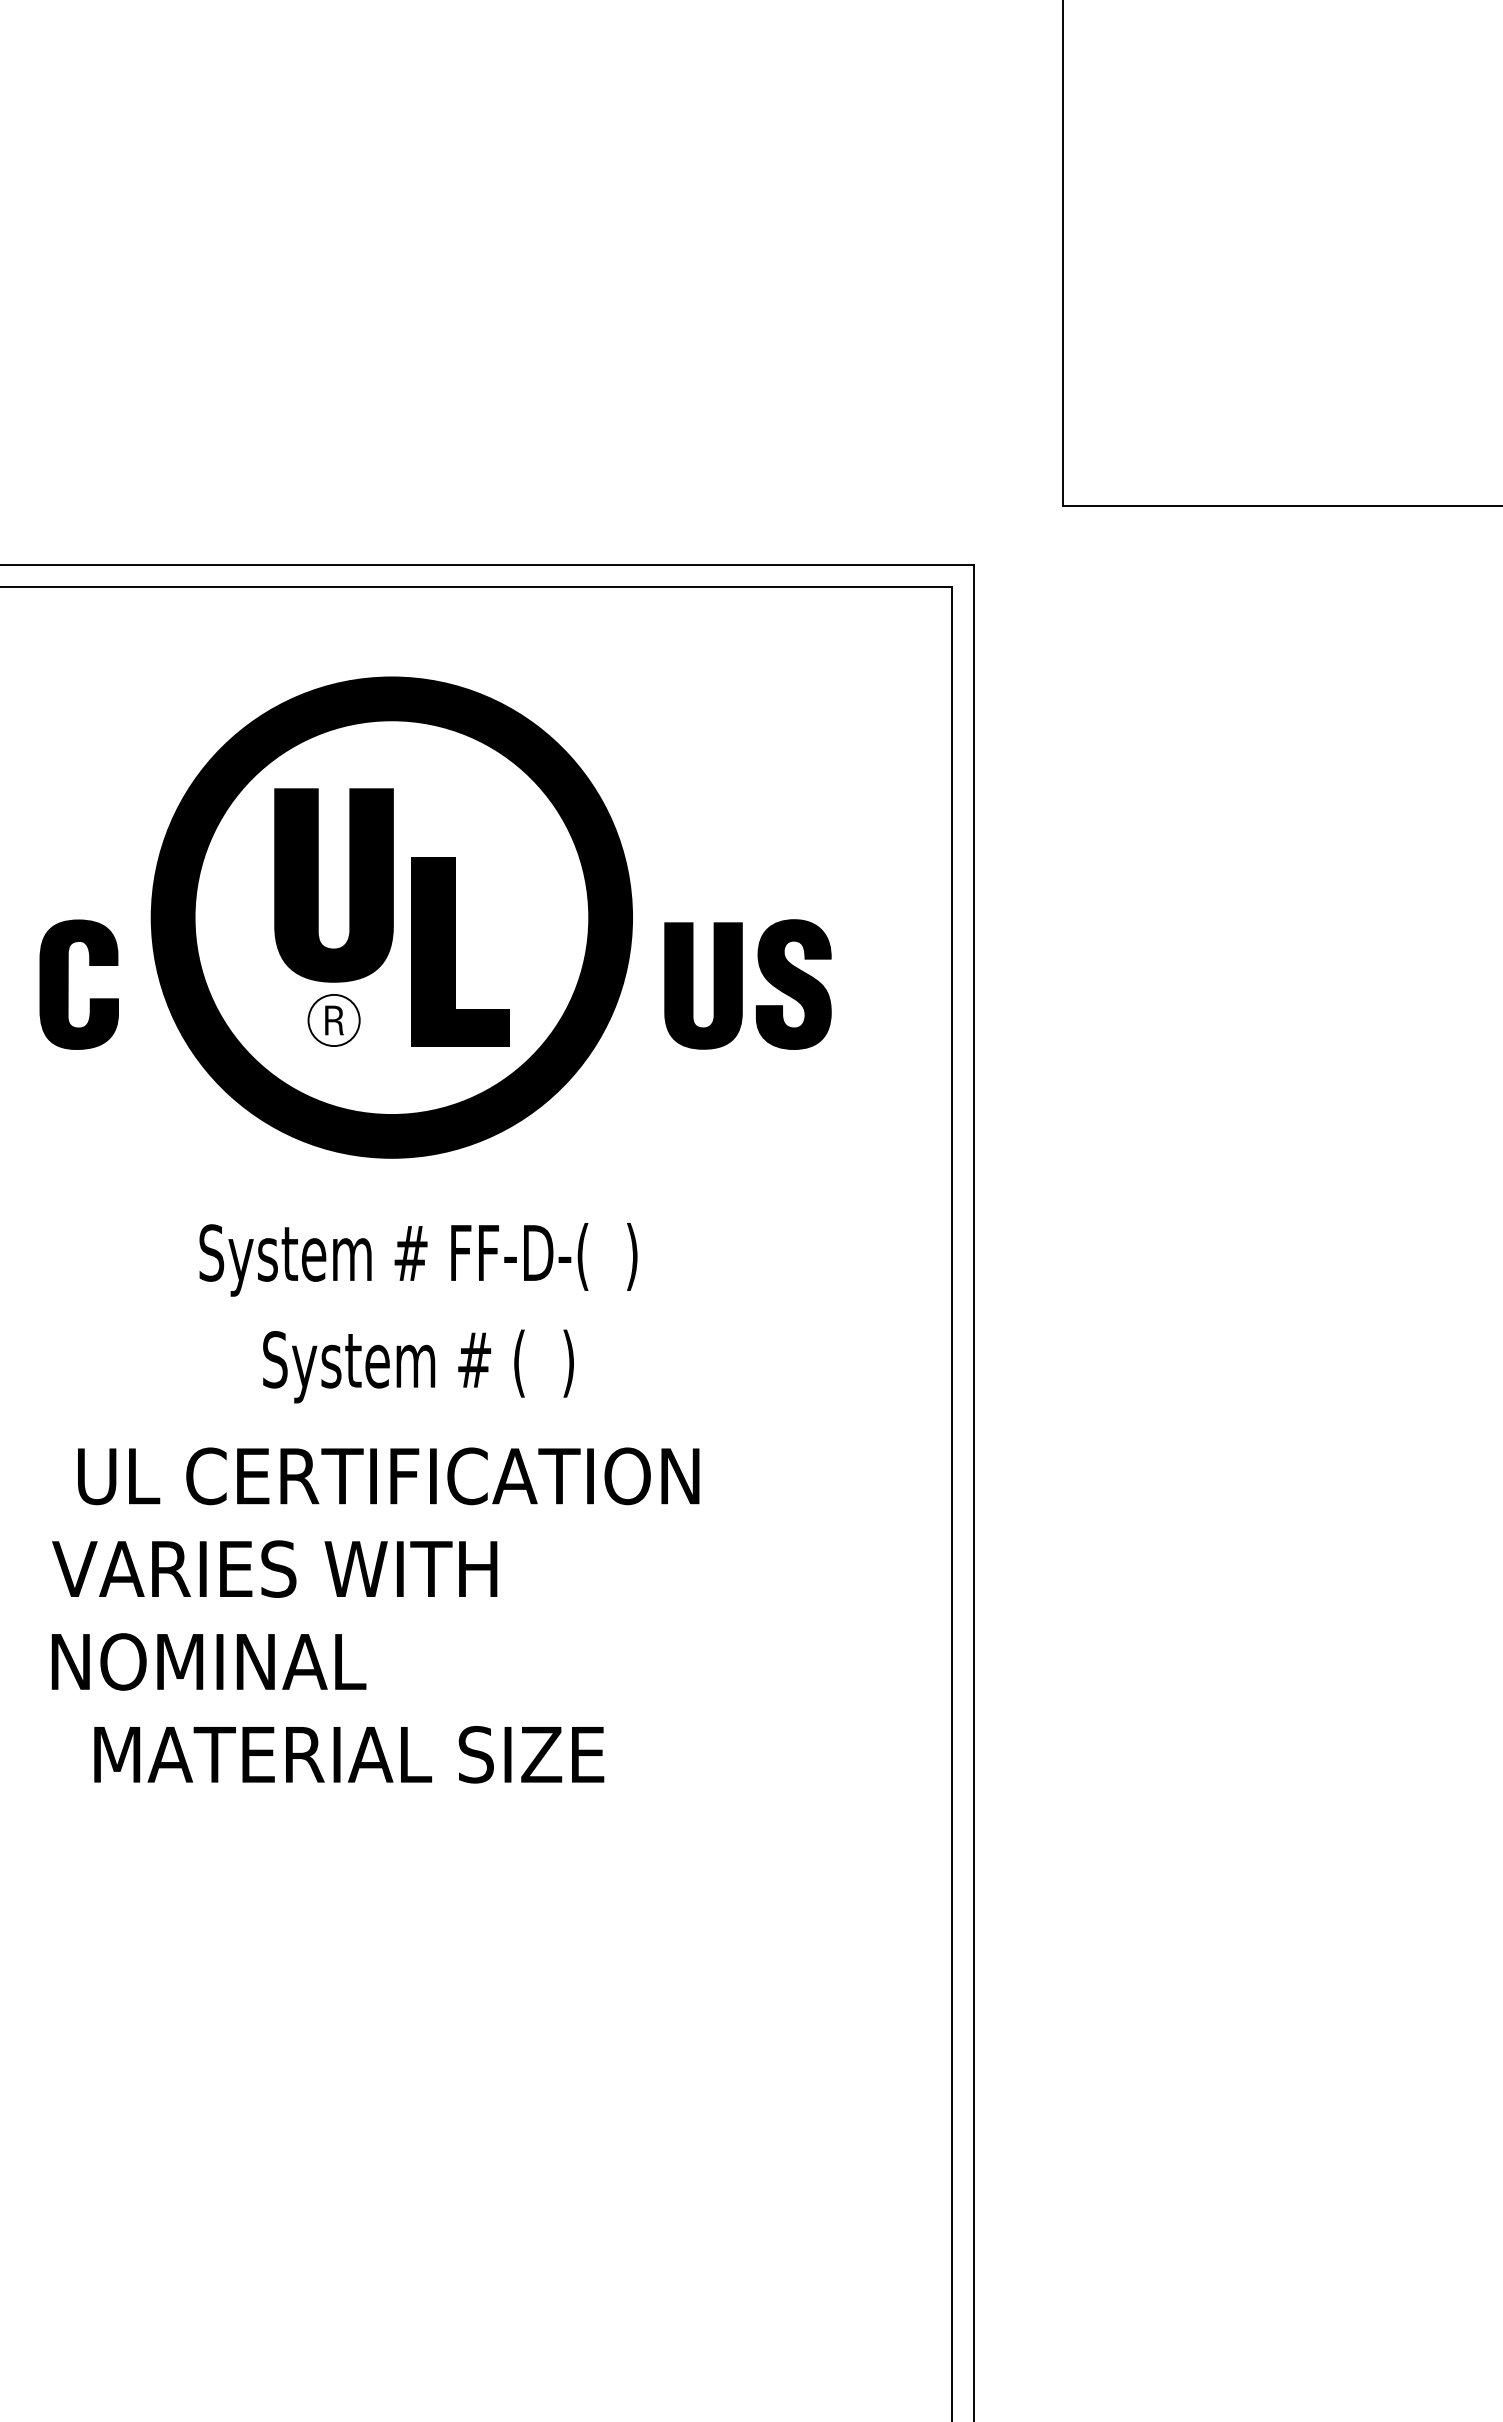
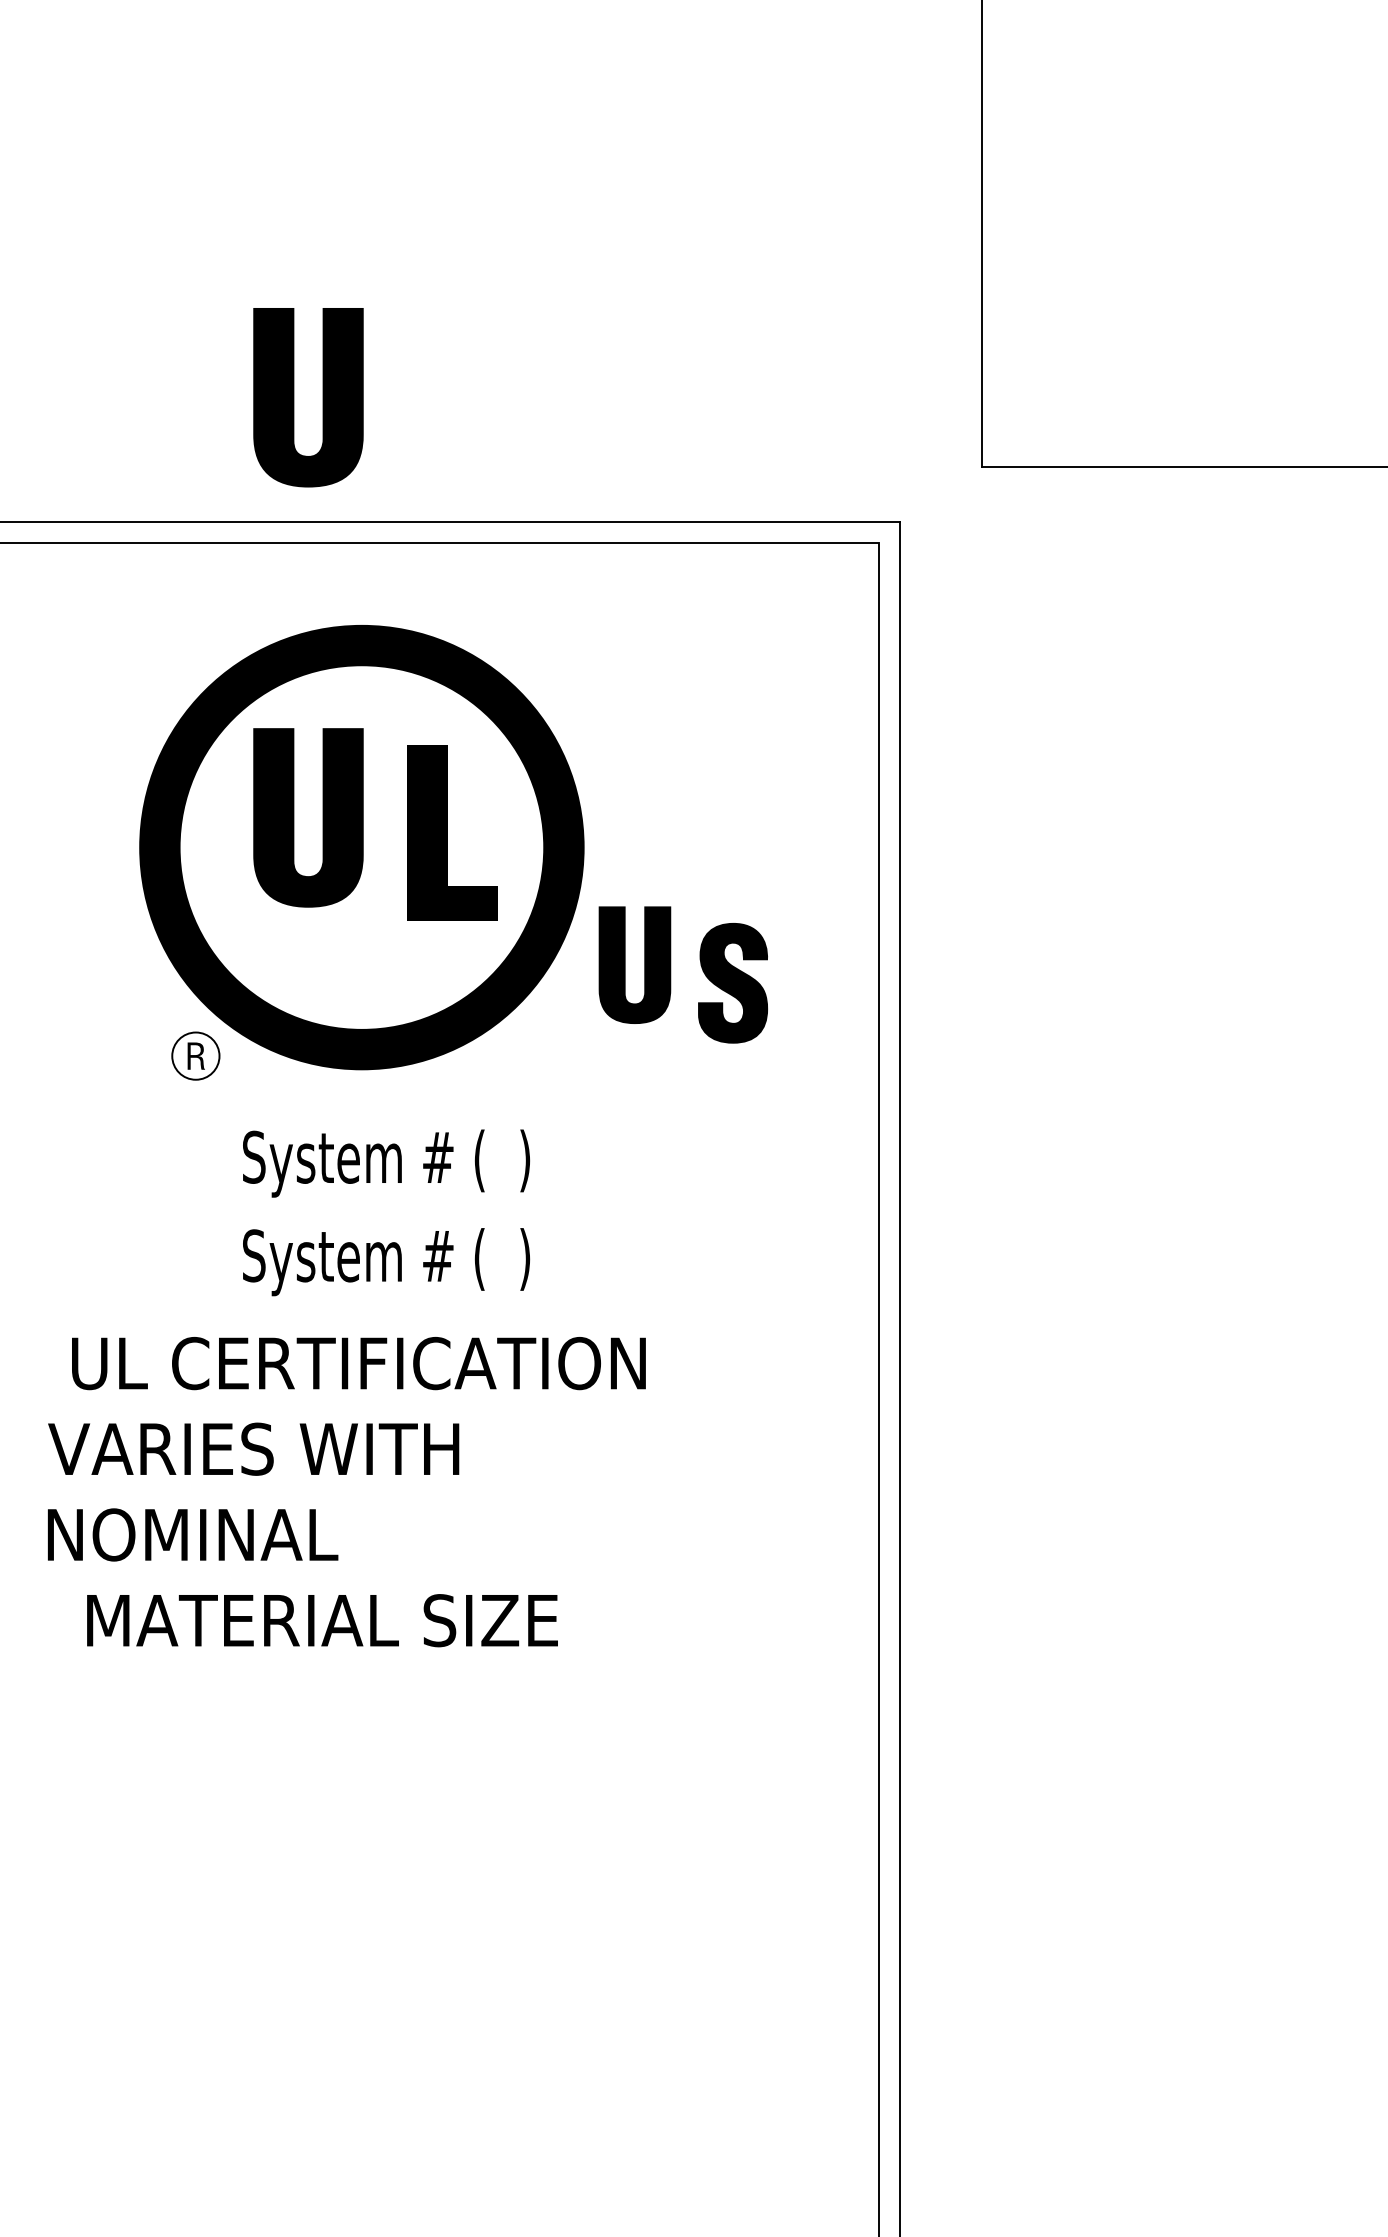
part: (318, 430) -> (294, 397), added
part: (460, 951) -> (452, 832), moved
fill: (78, 984) -> (72, 909), removed
part: (793, 984) -> (732, 983), moved
part: (693, 985) -> (625, 964), moved
part: (333, 1020) -> (195, 1056), moved
text: (418, 1259) -> (386, 1163), System # FF-D-(  ) -> System # (  )

